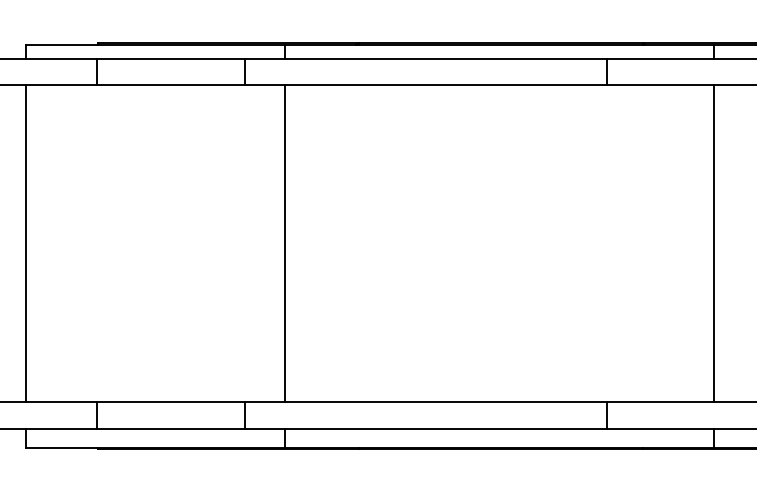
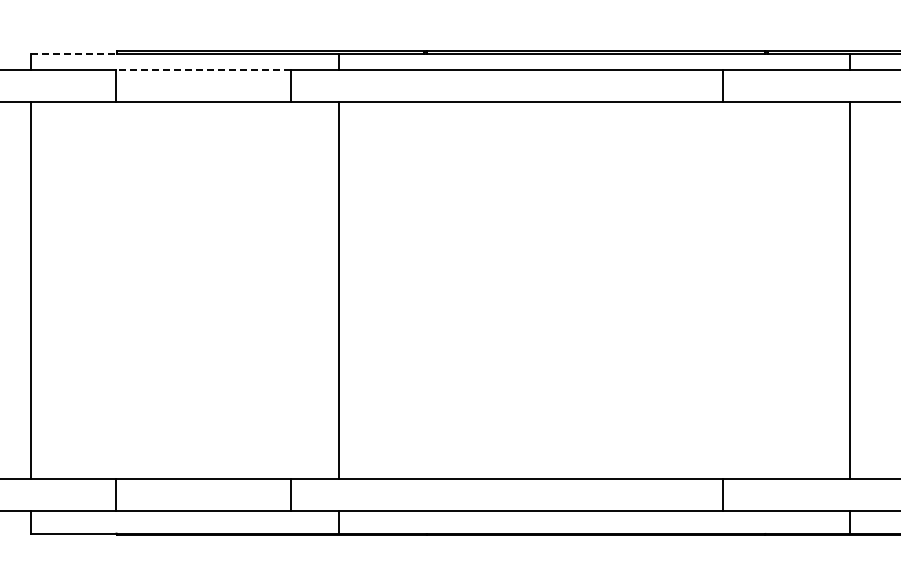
line: (61, 44) -> (73, 53), solid -> dashed
line: (170, 58) -> (203, 69), solid -> dashed

